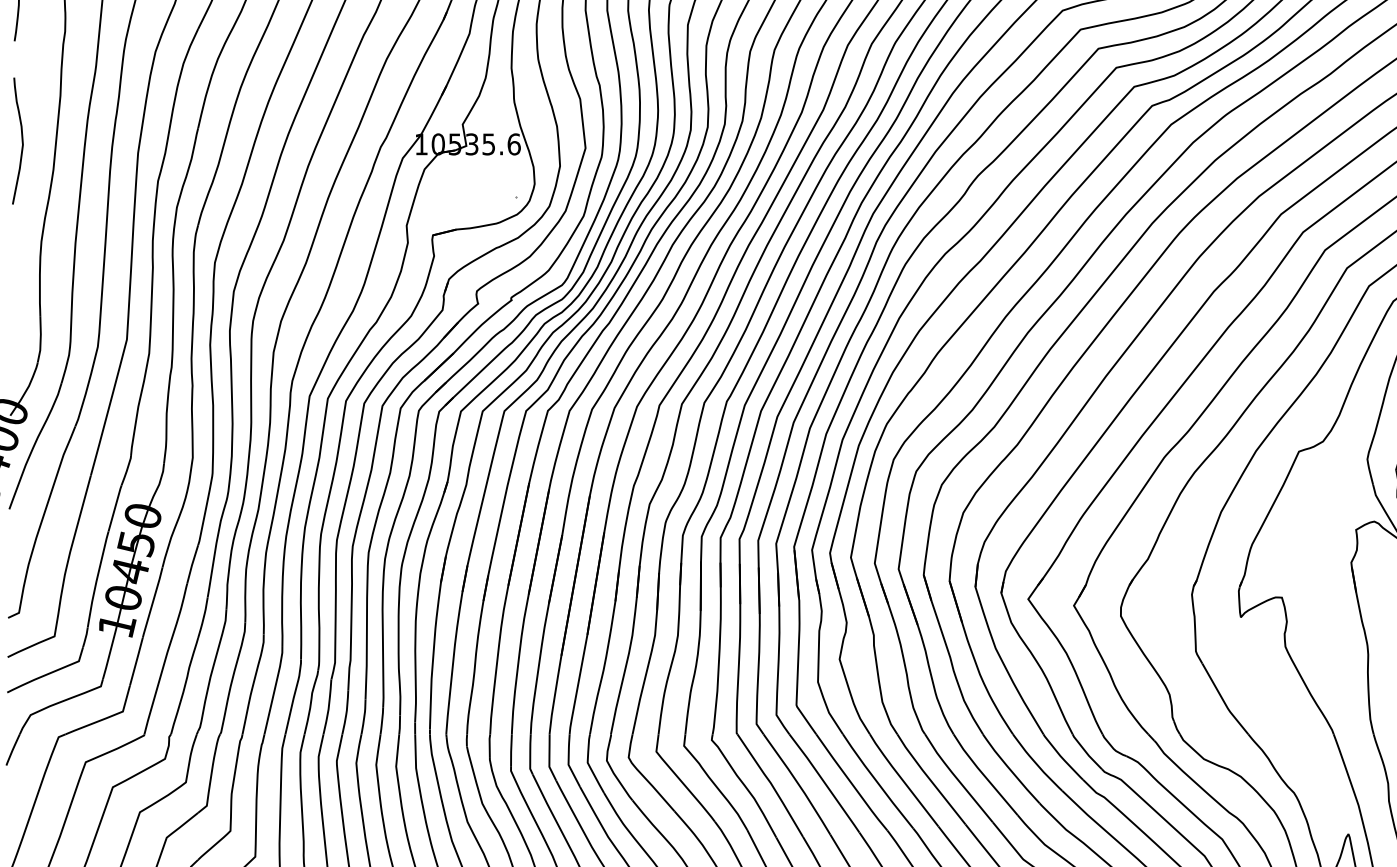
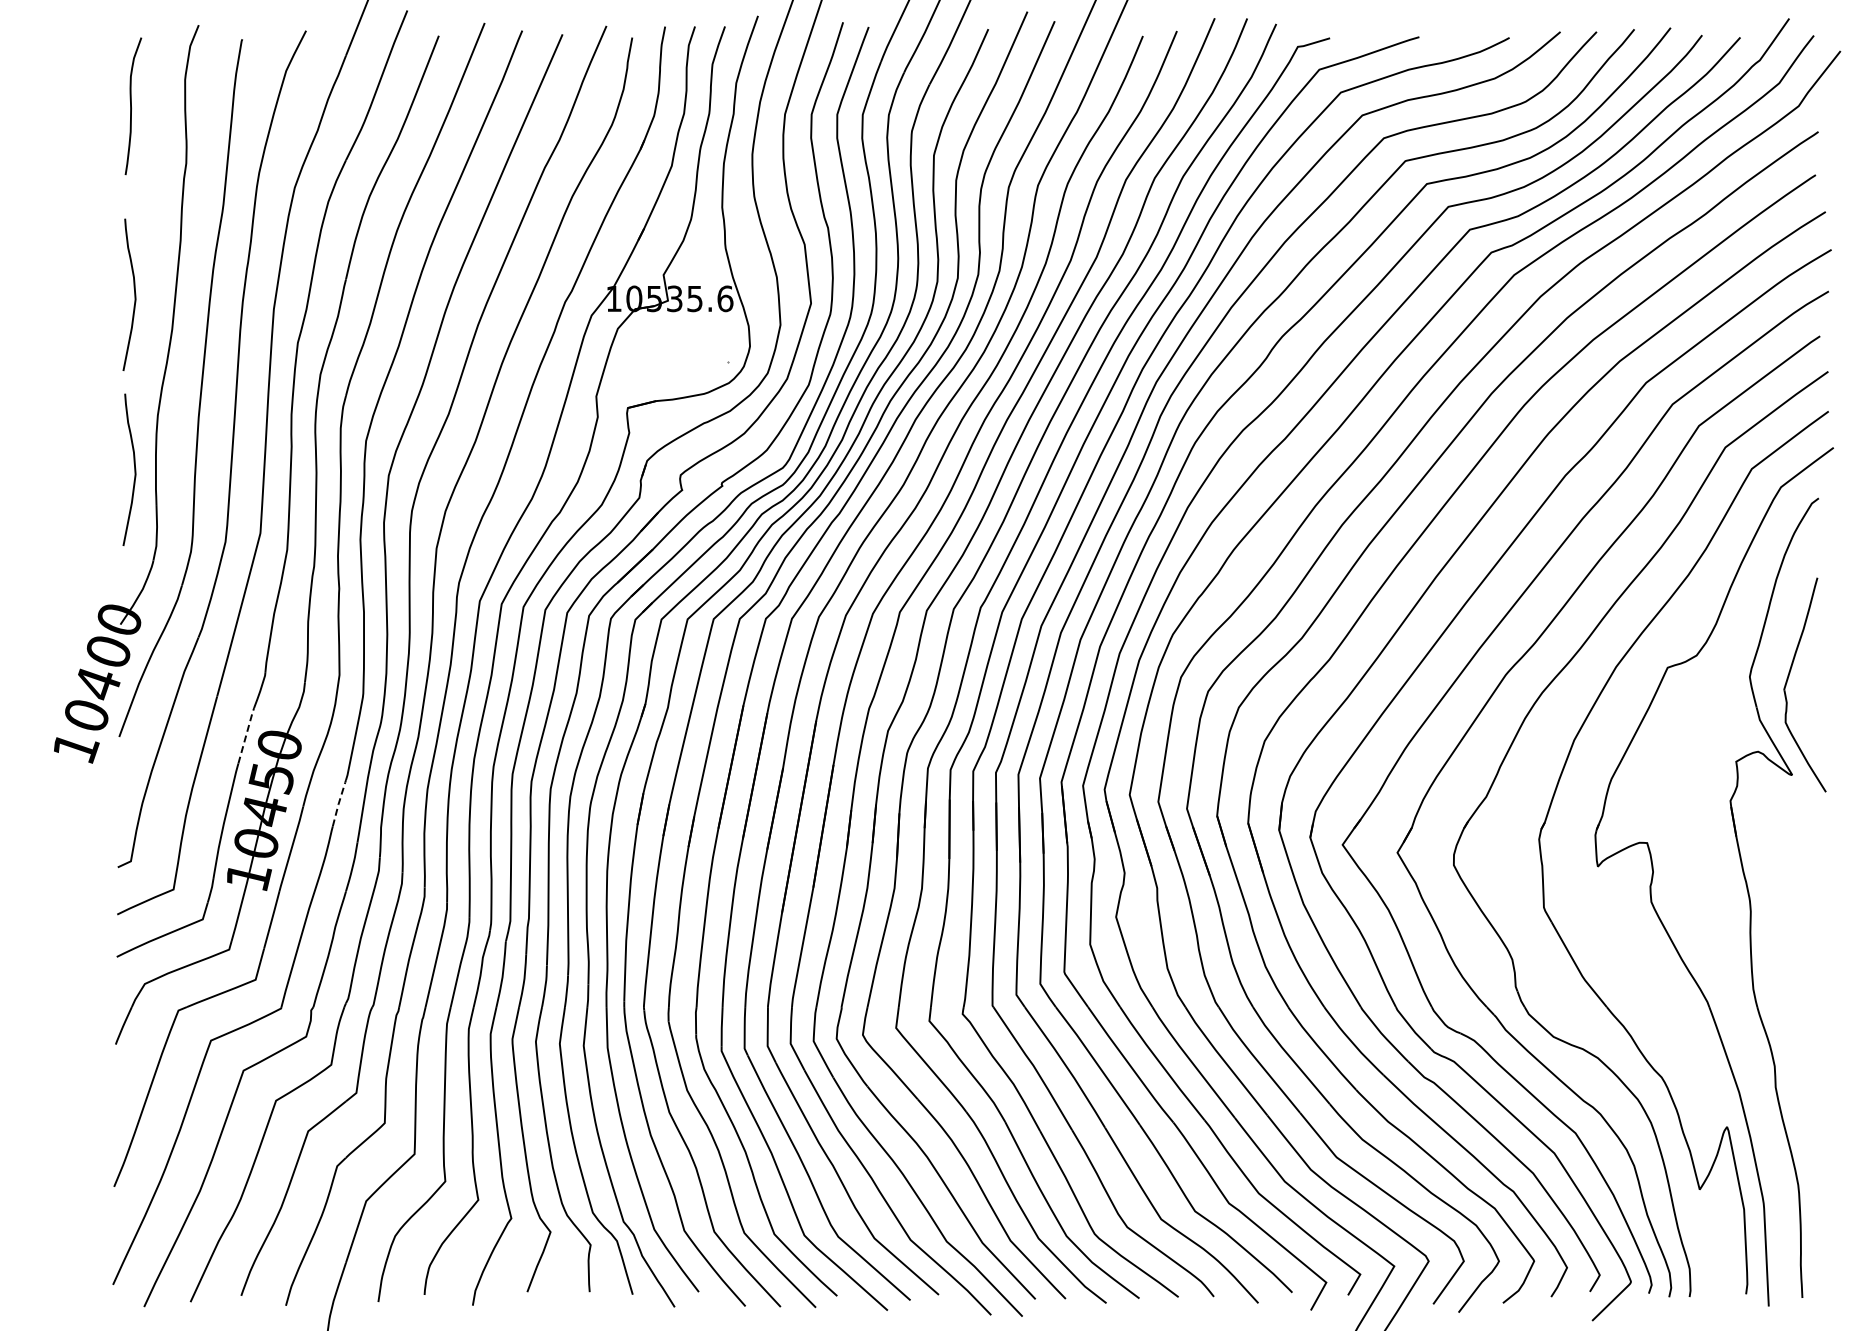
curve: (22, 286) -> (134, 469), added
line: (115, 508) -> (246, 735), solid -> dashed
line: (192, 563) -> (339, 802), solid -> dashed

